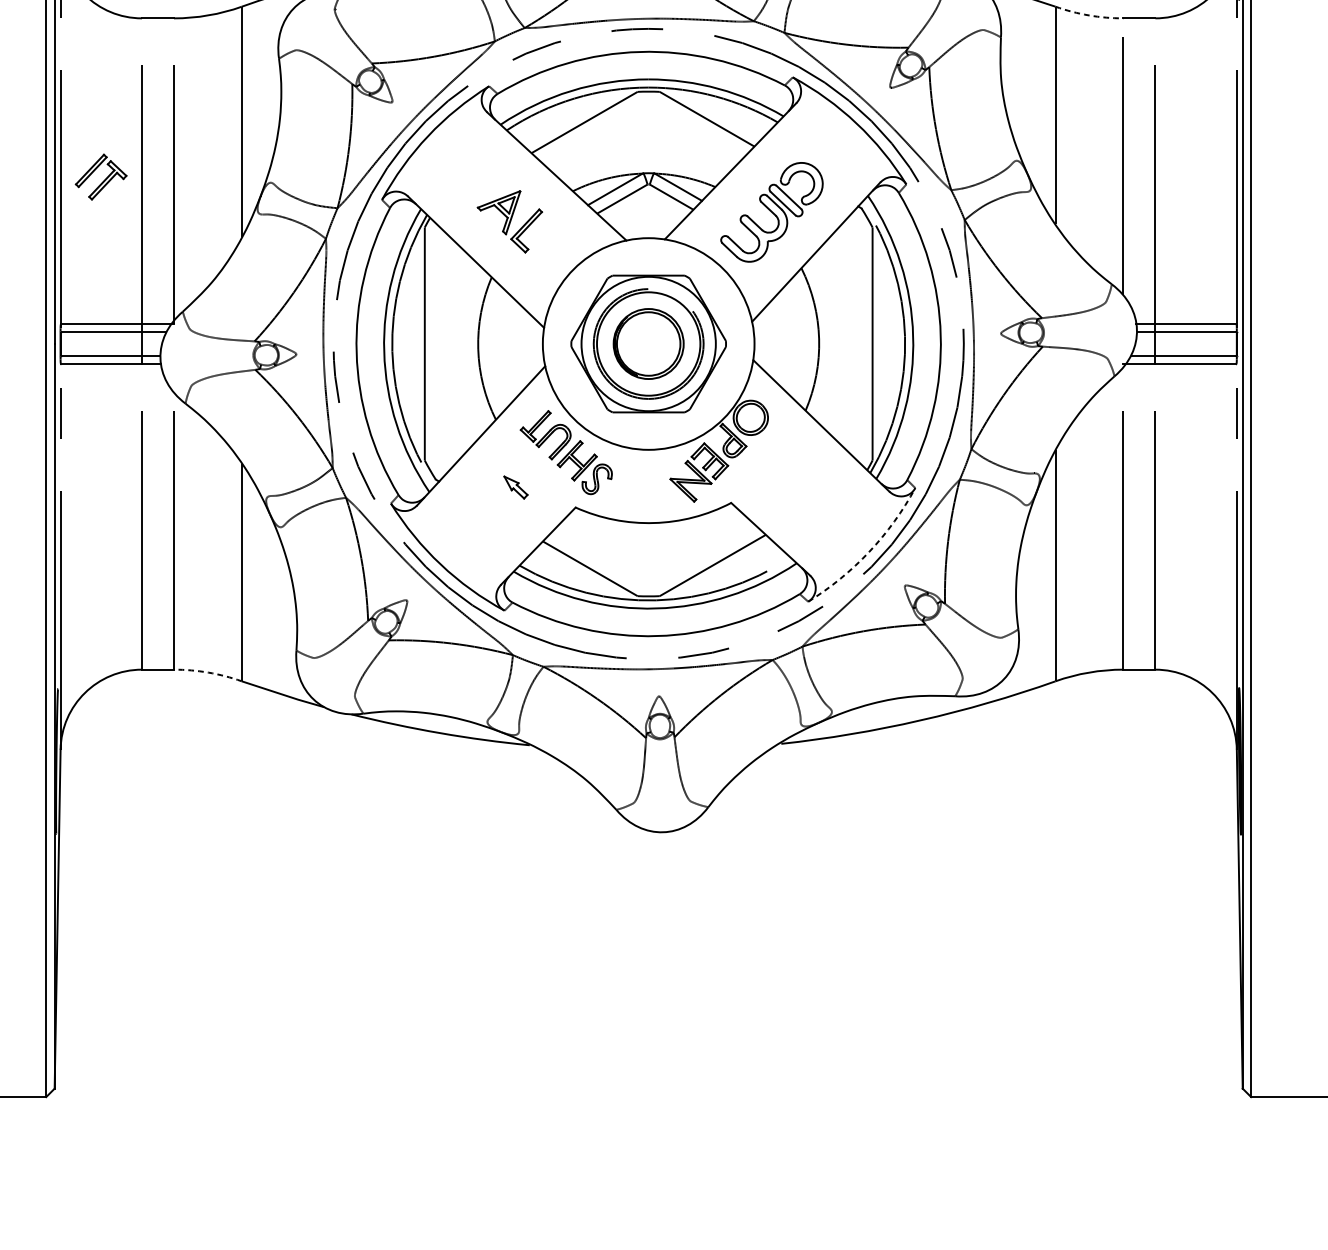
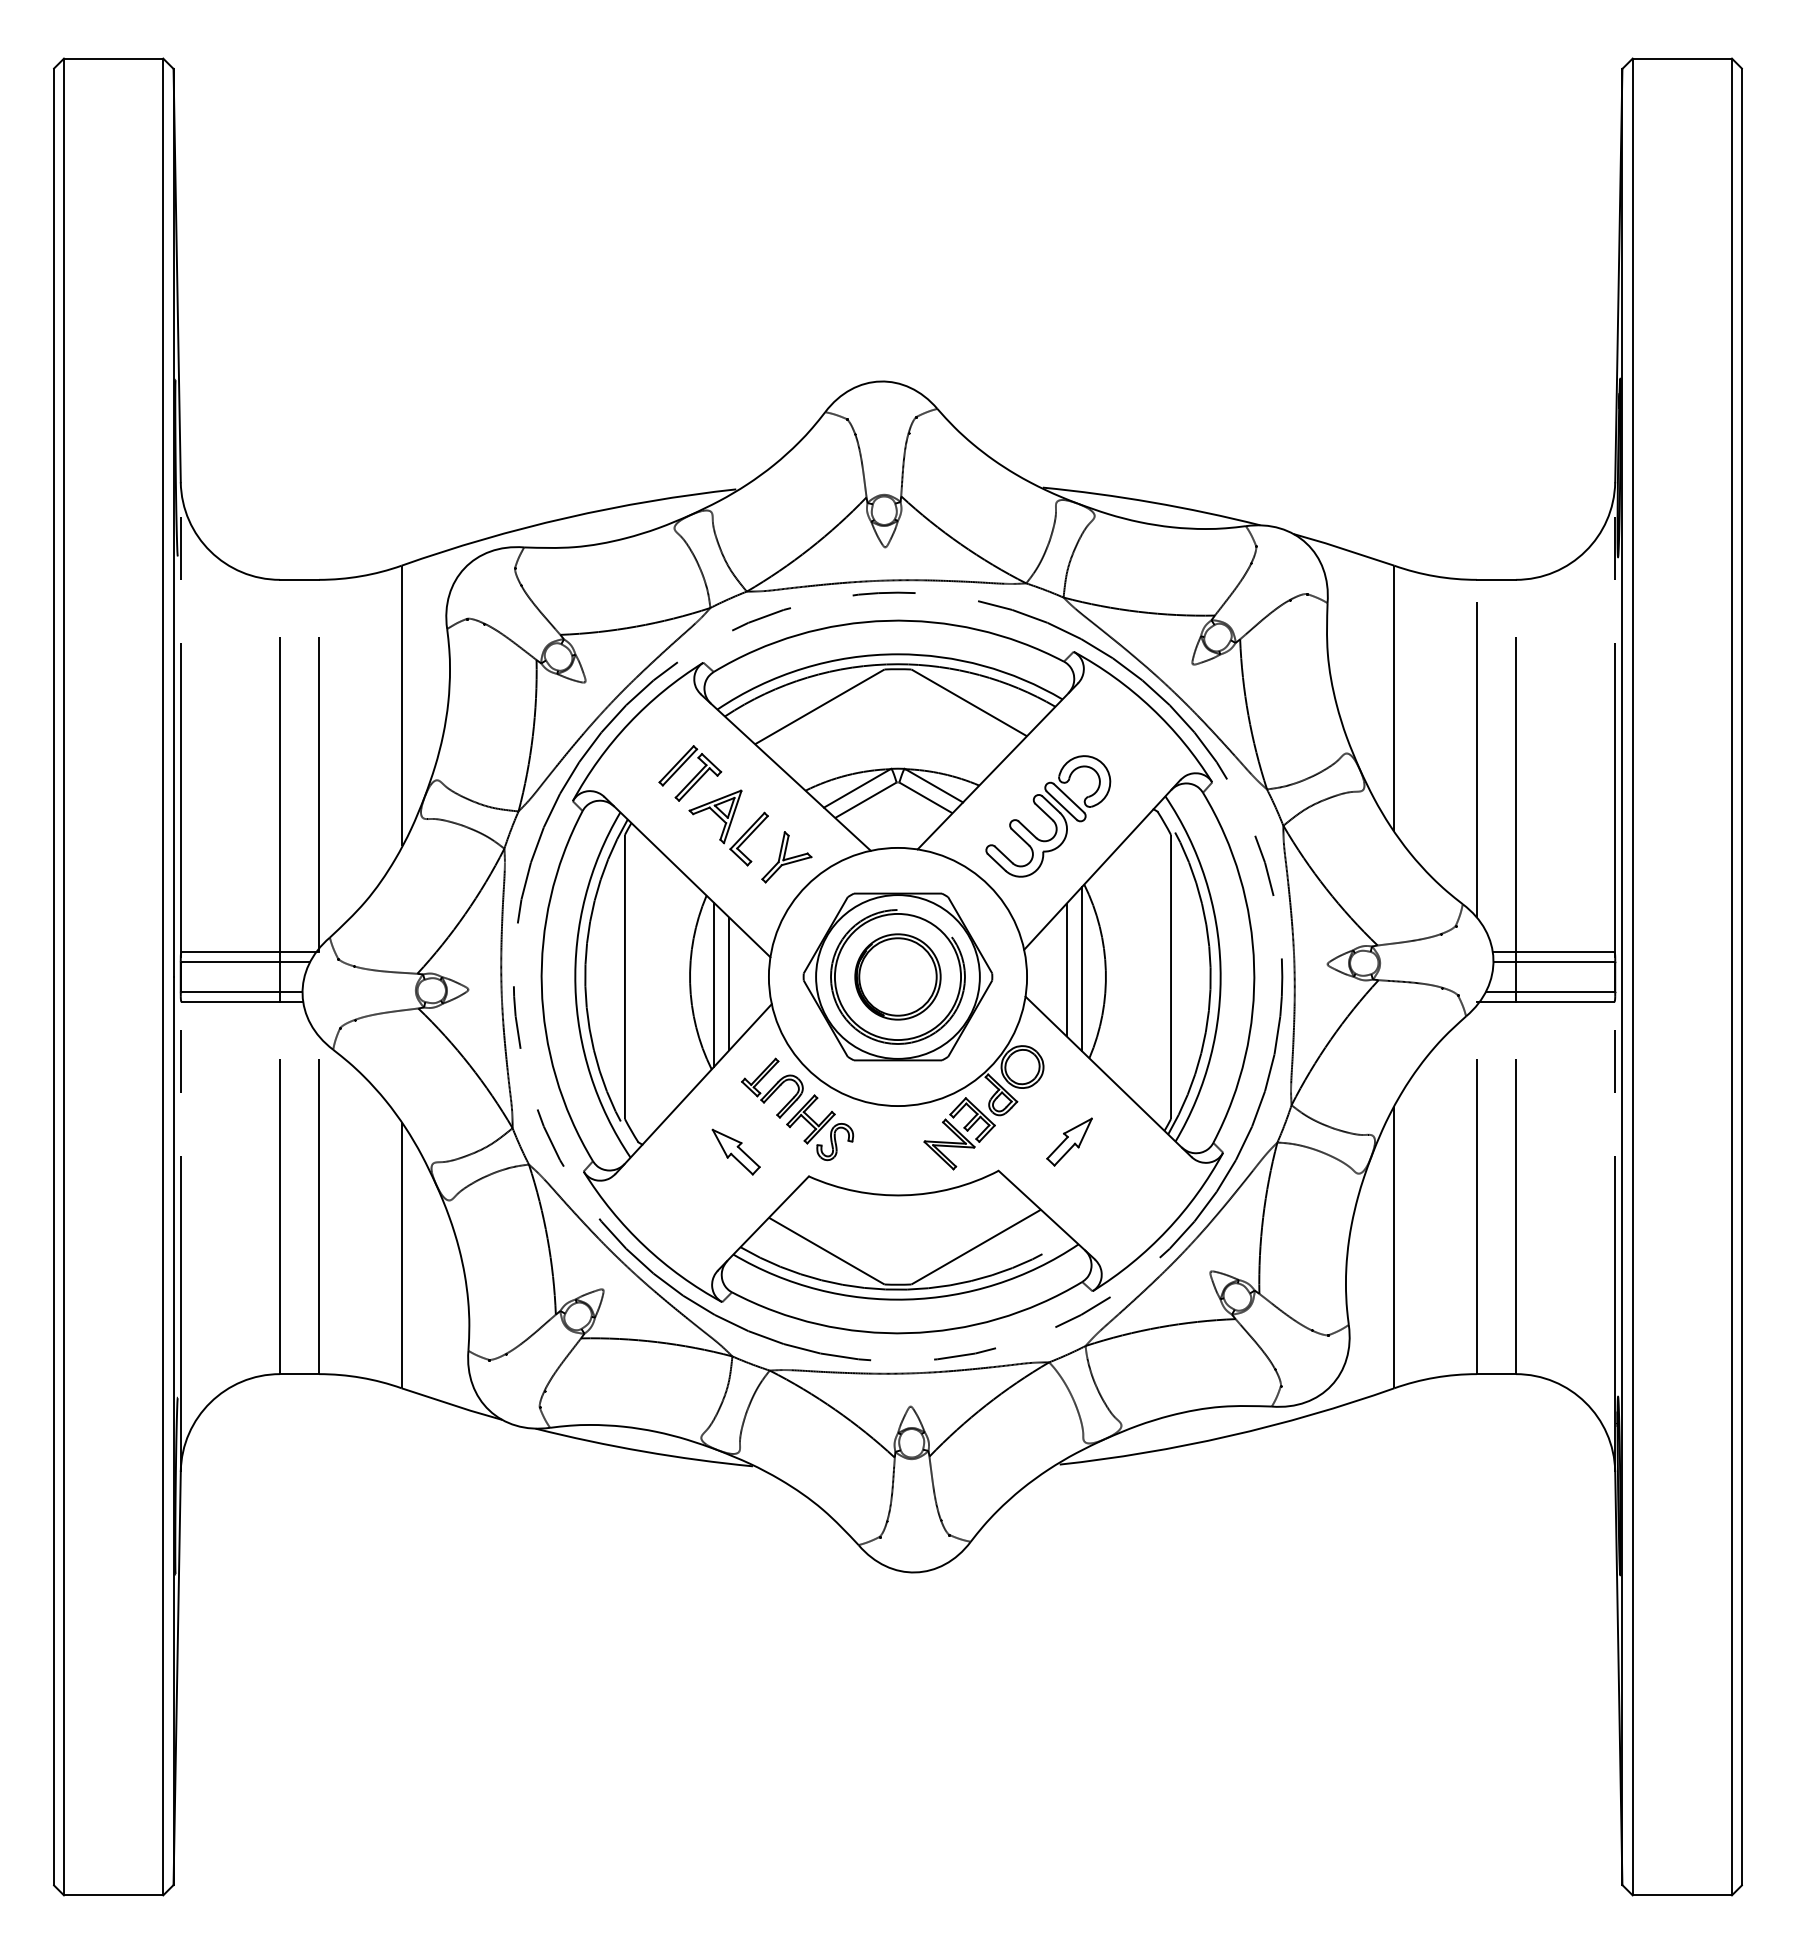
arc: (1088, 15) -> (1434, 576), dashed -> solid
part: (101, 177) -> (690, 773), moved
part: (557, 246) -> (786, 857), added
line: (787, 337) -> (1067, 969), added
line: (799, 337) -> (1081, 968), added
line: (509, 349) -> (728, 983), added
line: (498, 350) -> (714, 984), added
part: (789, 478) -> (1069, 1141), added
part: (515, 487) -> (735, 1151), size x1.67
arc: (868, 551) -> (1166, 1230), dashed -> solid
arc: (208, 672) -> (361, 1377), dashed -> solid

